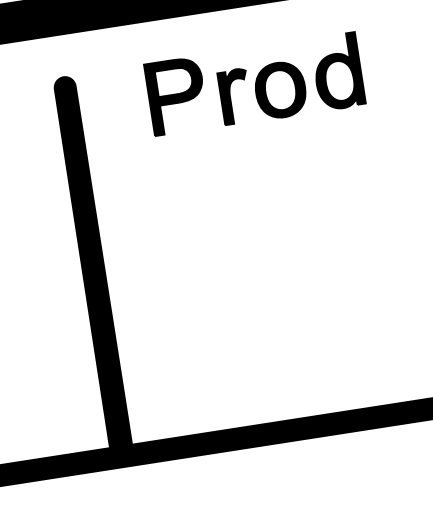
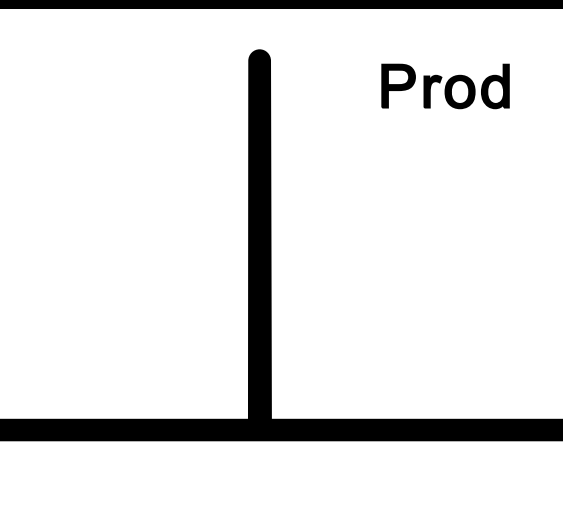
part: (254, 84) -> (445, 86), size x0.6

